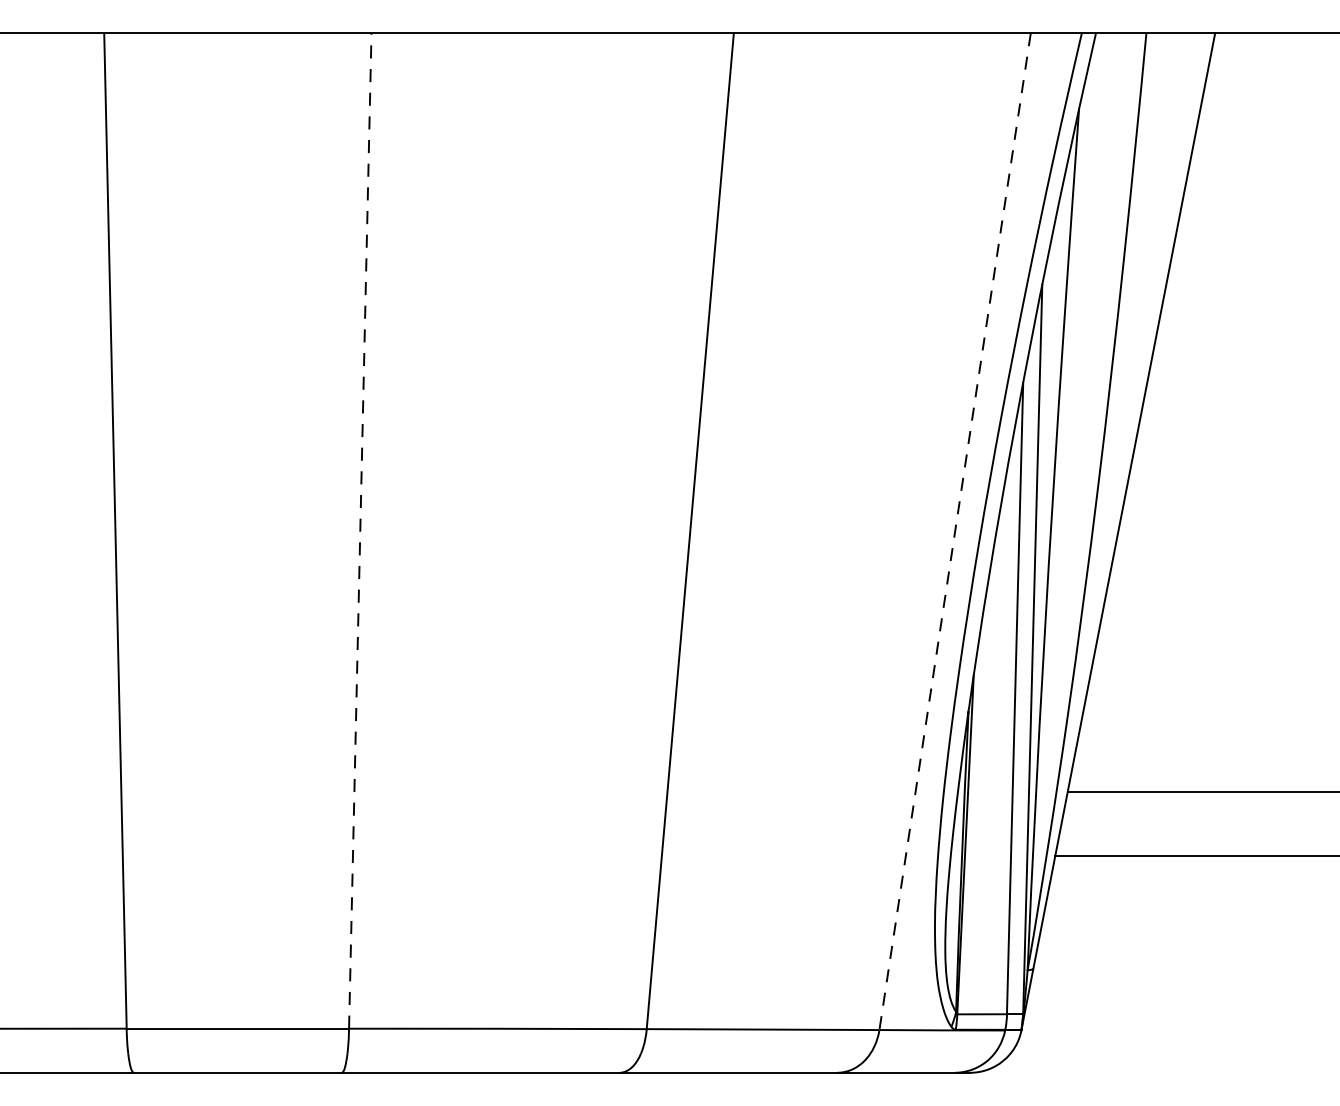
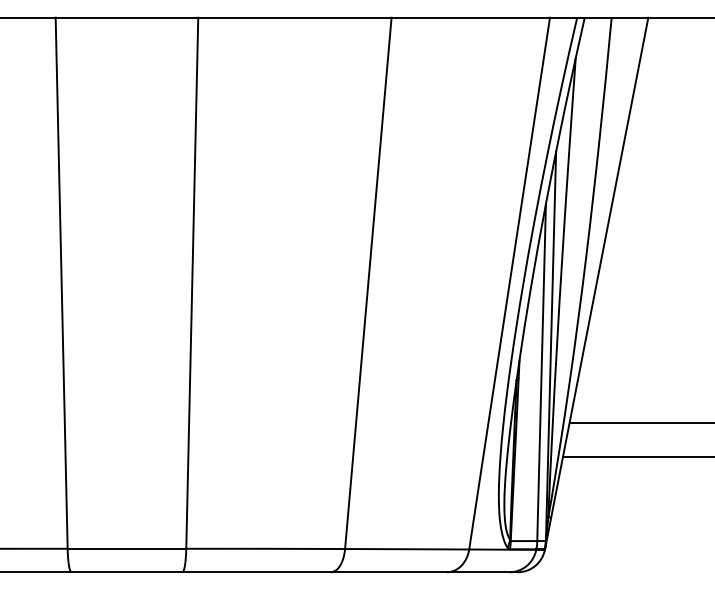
line: (360, 531) -> (192, 283), dashed -> solid
line: (954, 531) -> (509, 283), dashed -> solid

